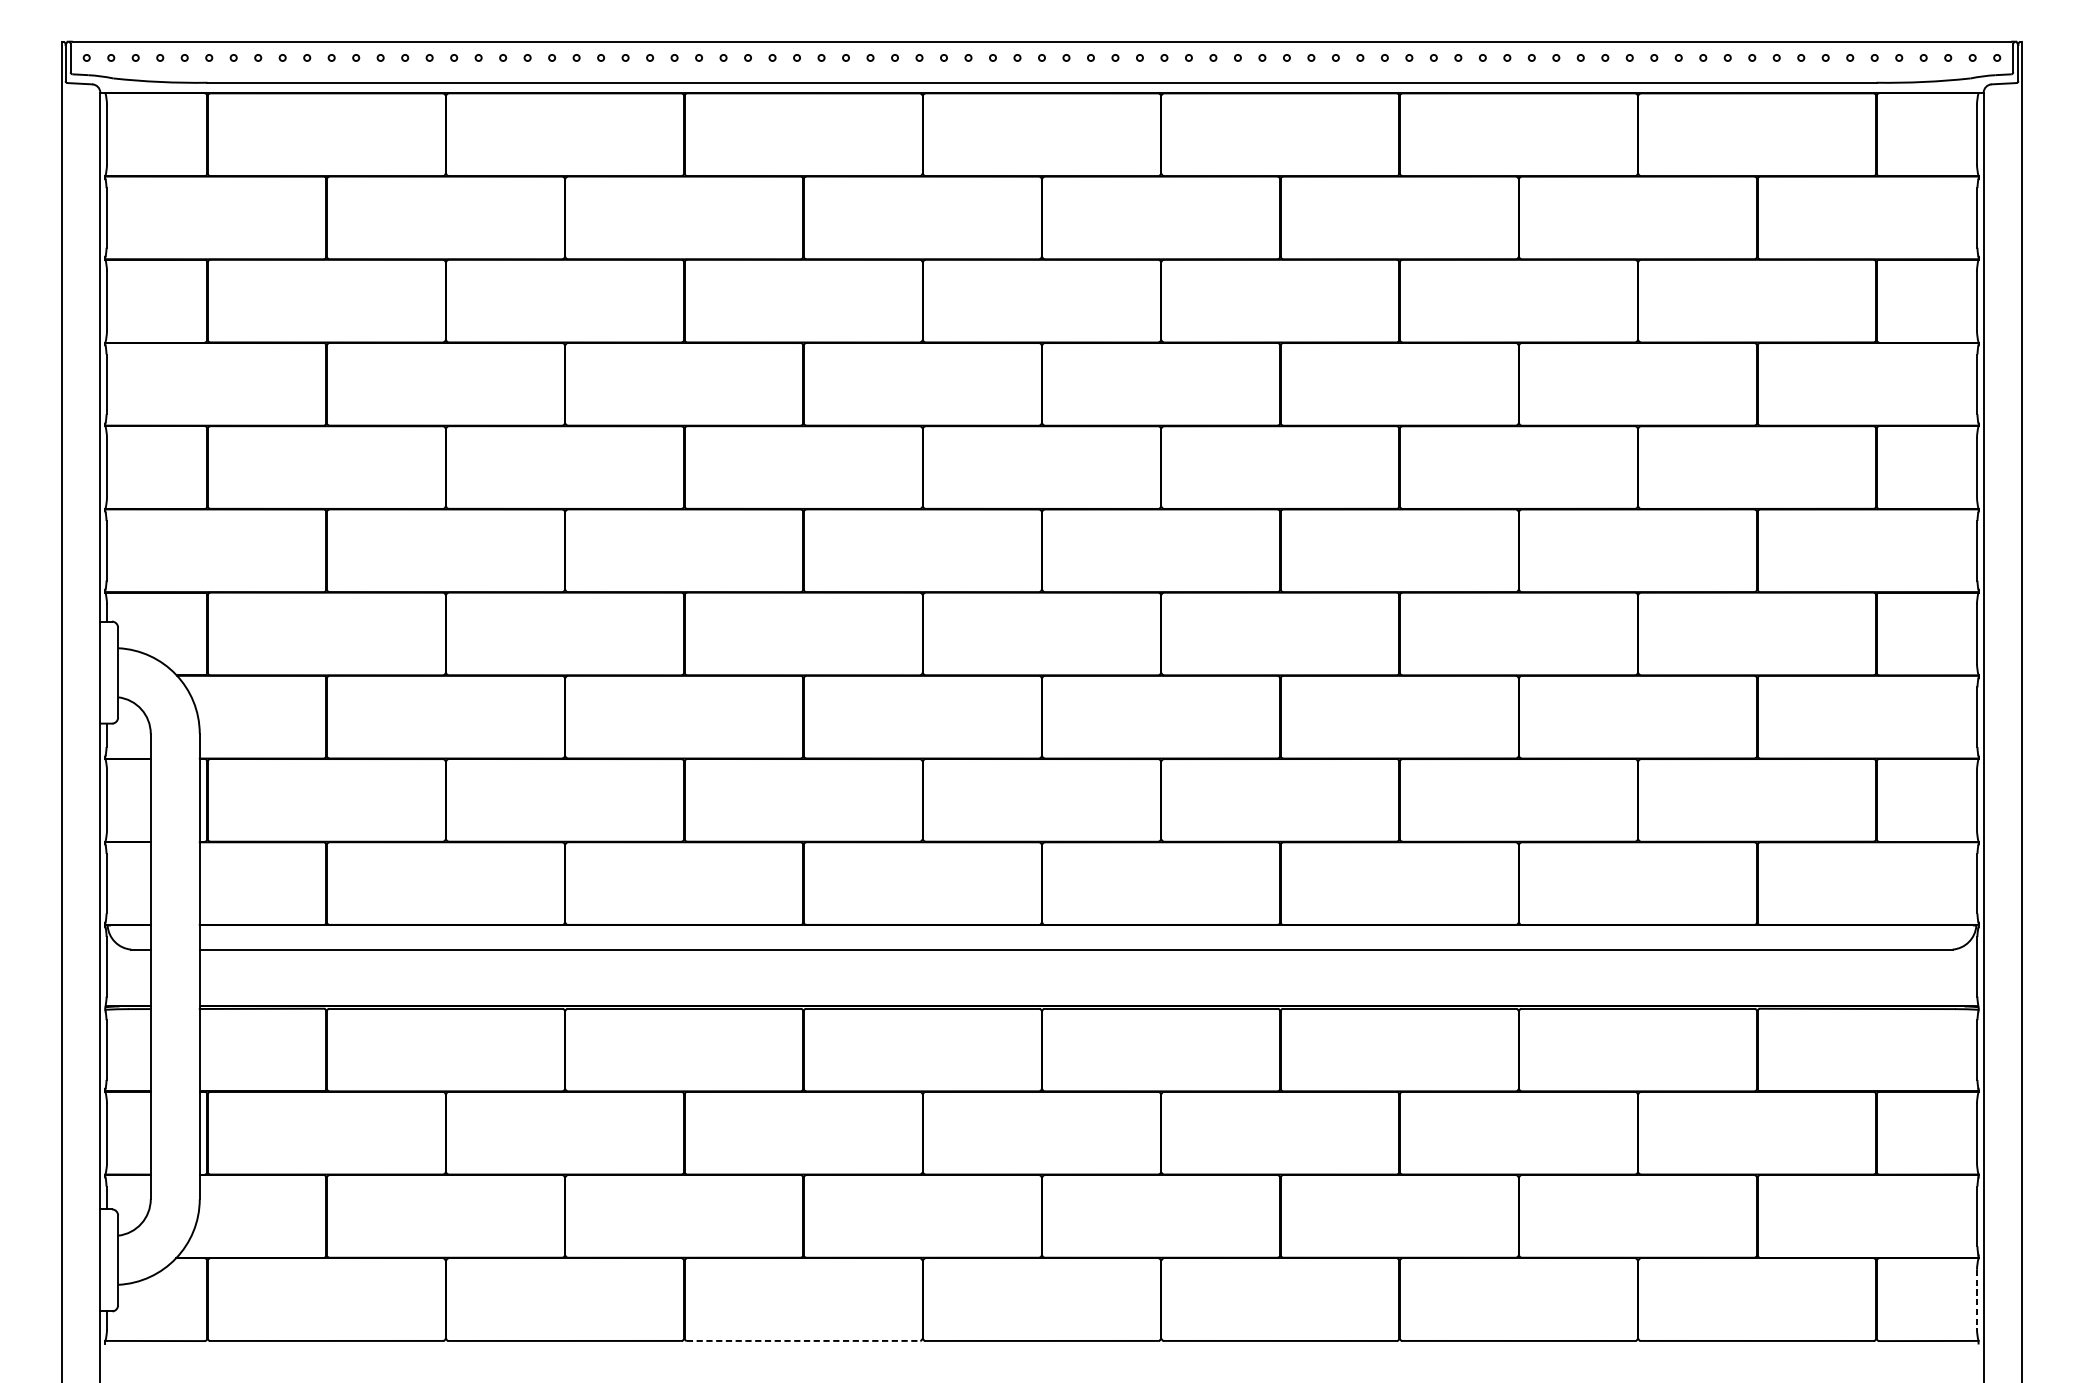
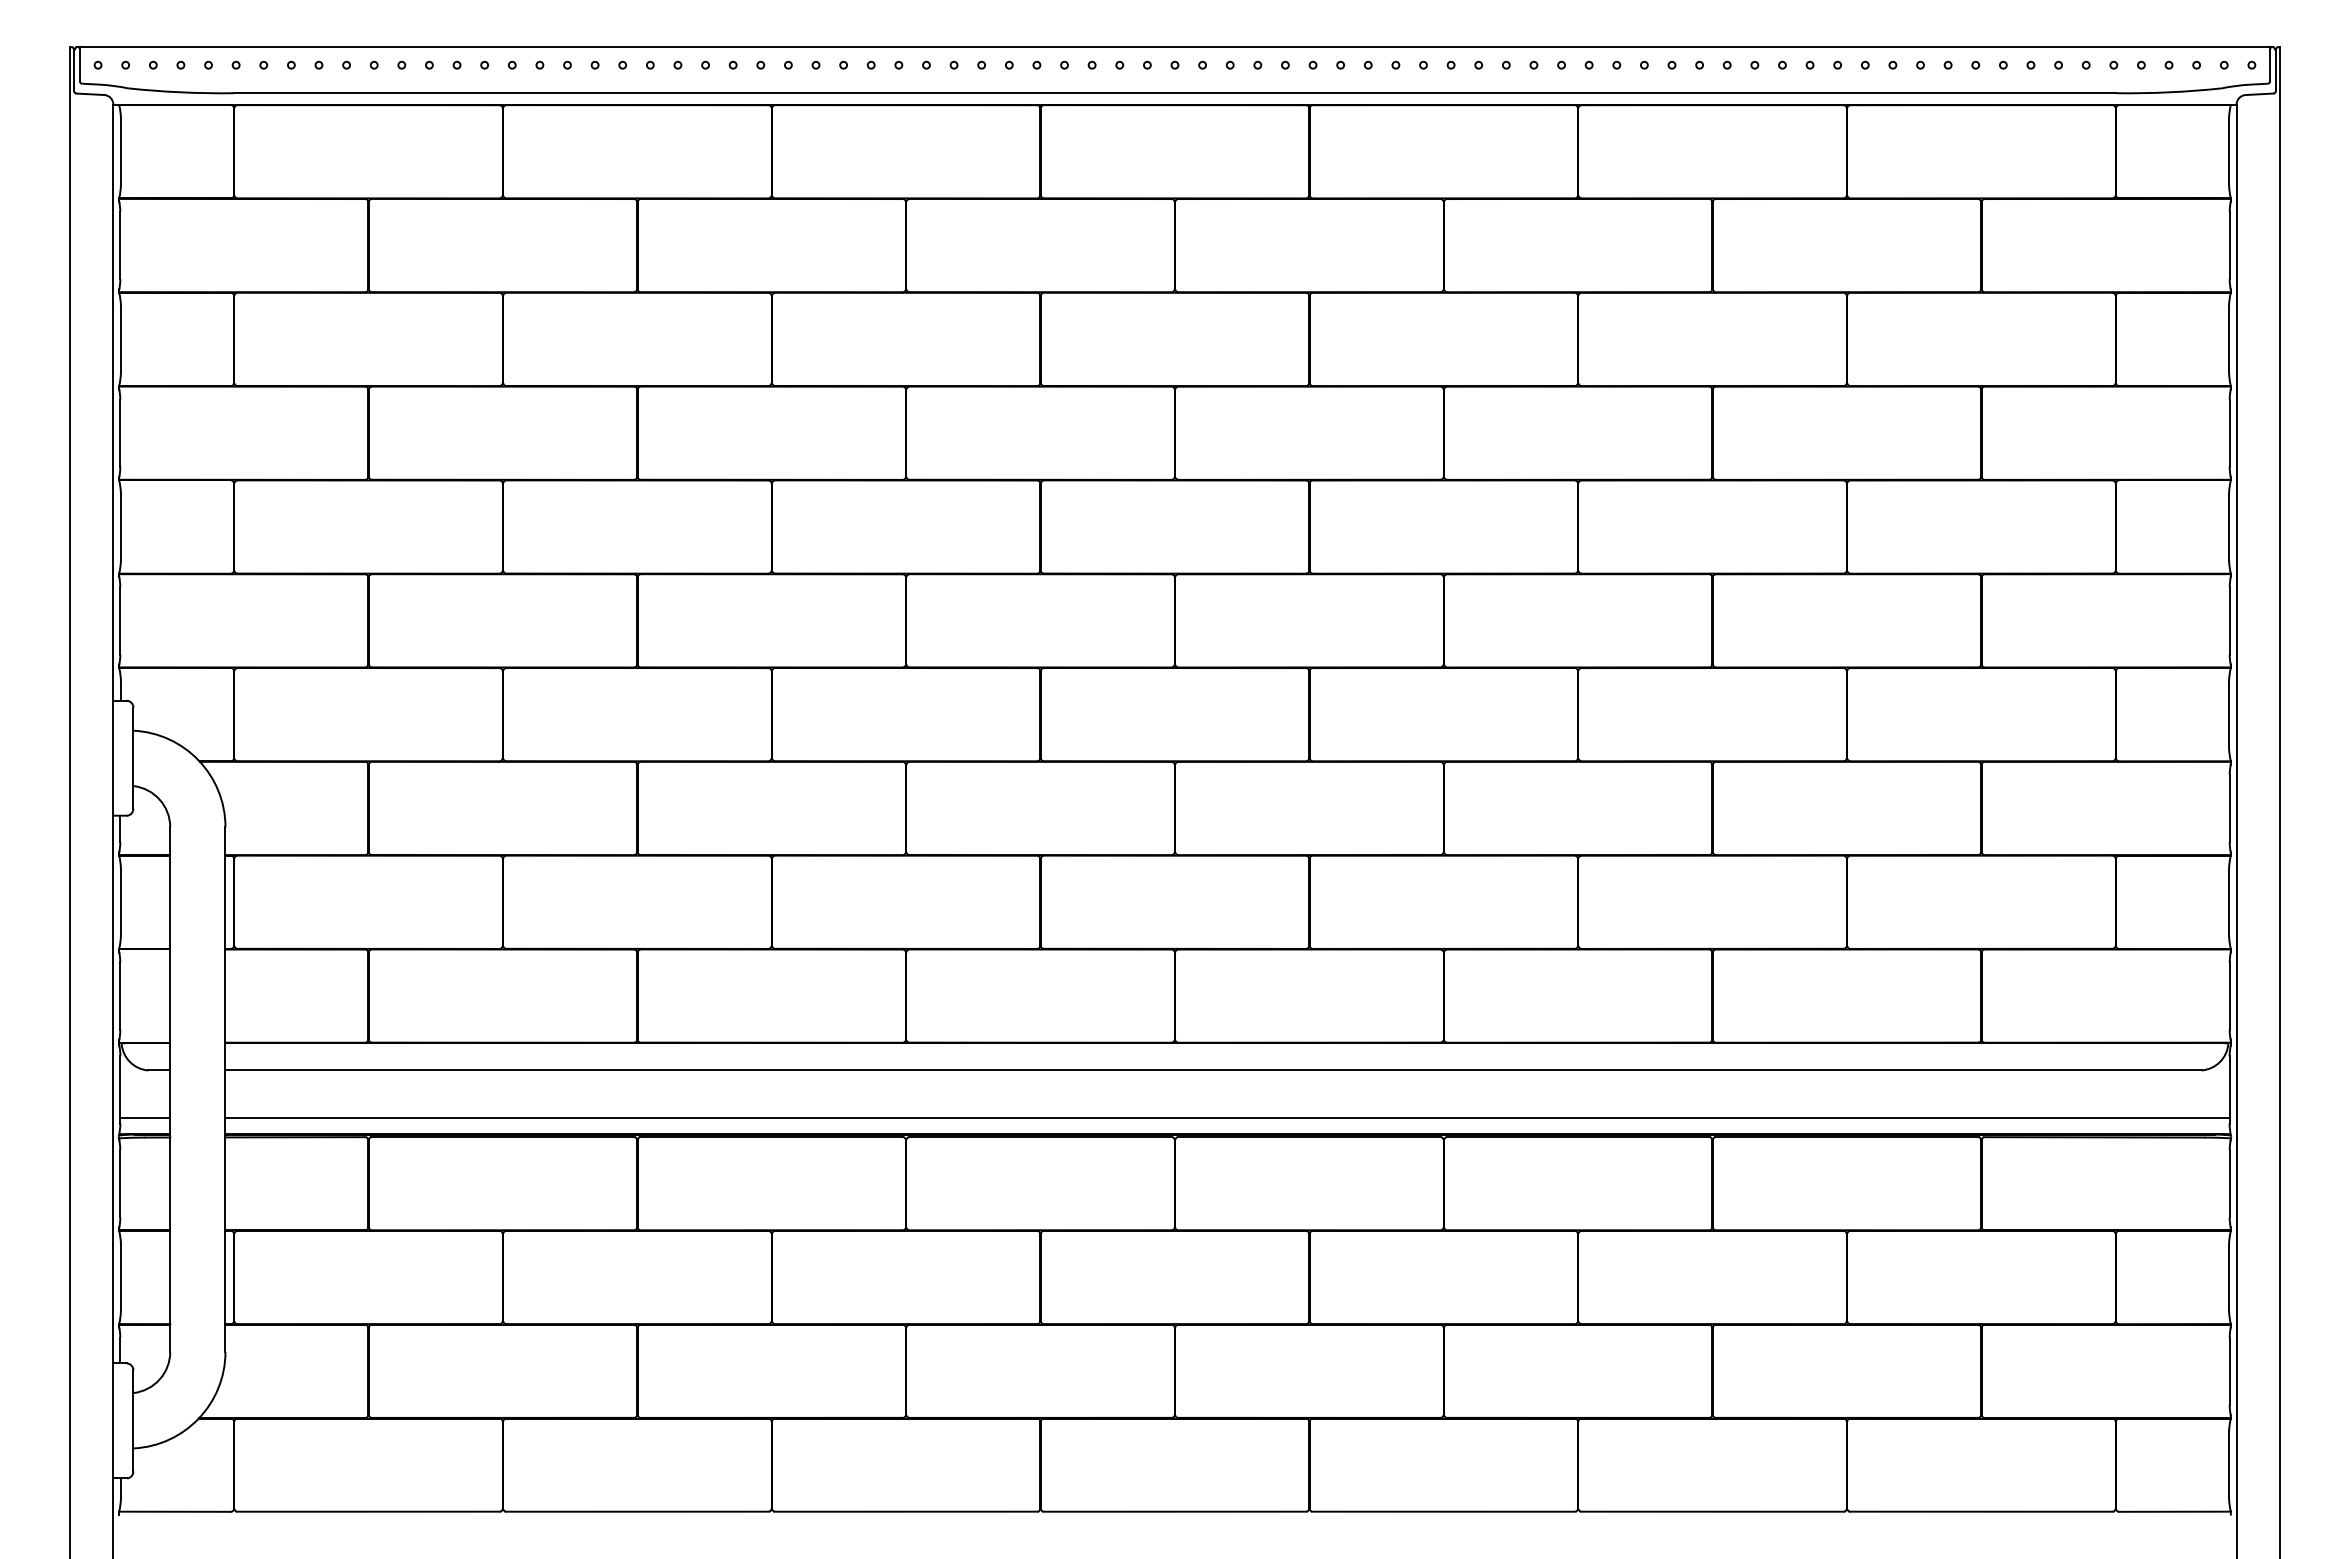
line: (128, 991) -> (145, 1117), added
line: (1088, 991) -> (1227, 1117), added
line: (1977, 1299) -> (2229, 1465), dashed -> solid
line: (803, 1340) -> (906, 1511), dashed -> solid

